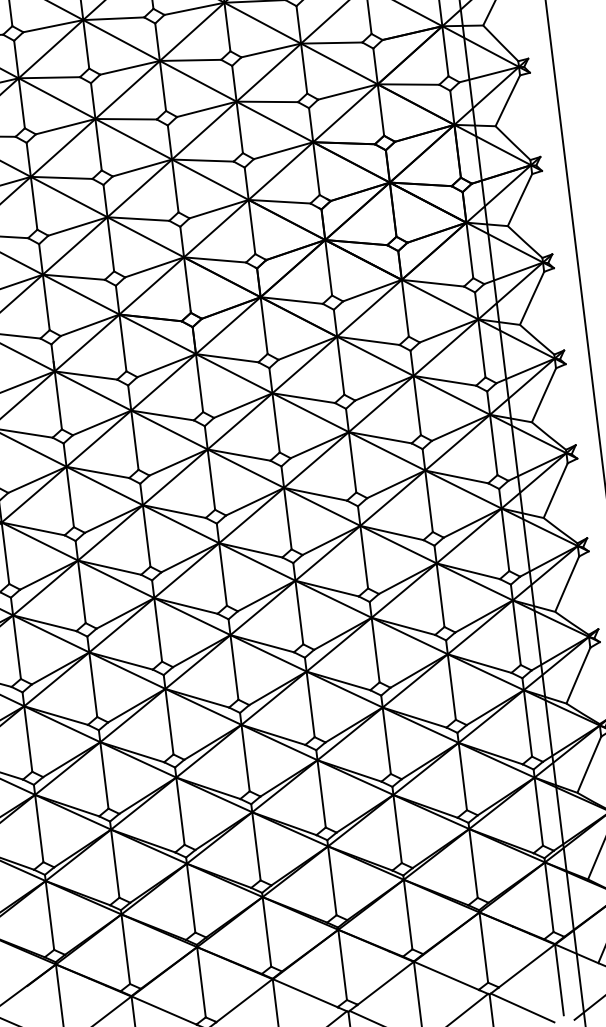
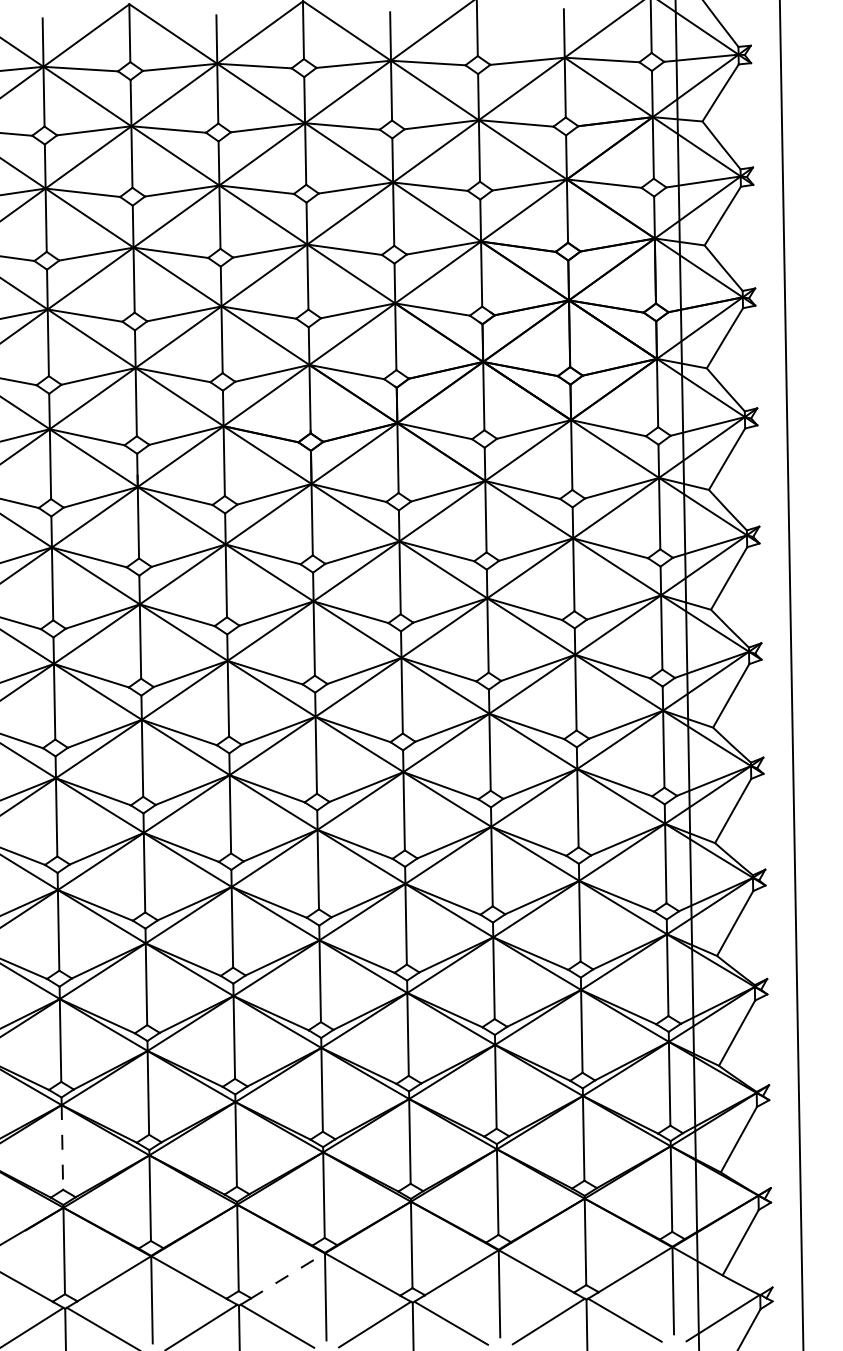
line: (50, 915) -> (62, 1147), solid -> dashed
line: (244, 1001) -> (287, 1276), solid -> dashed

